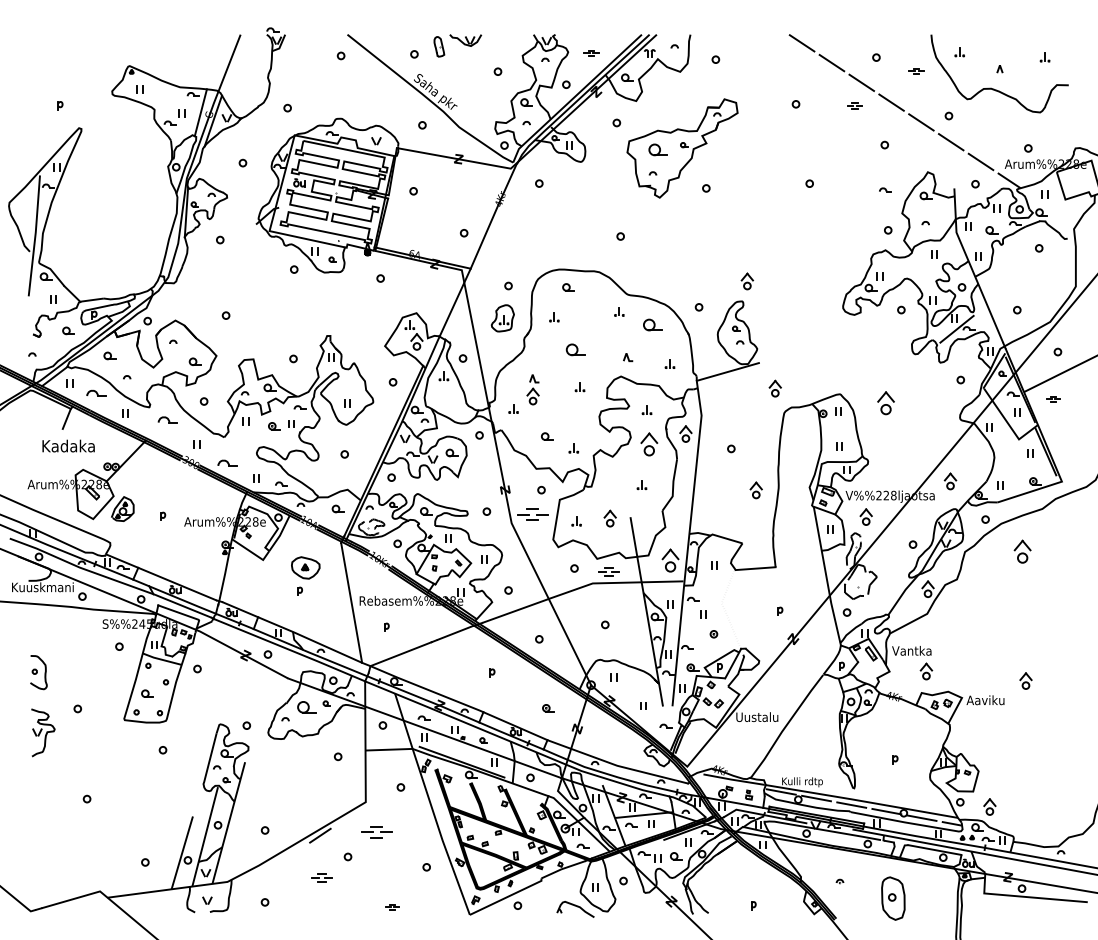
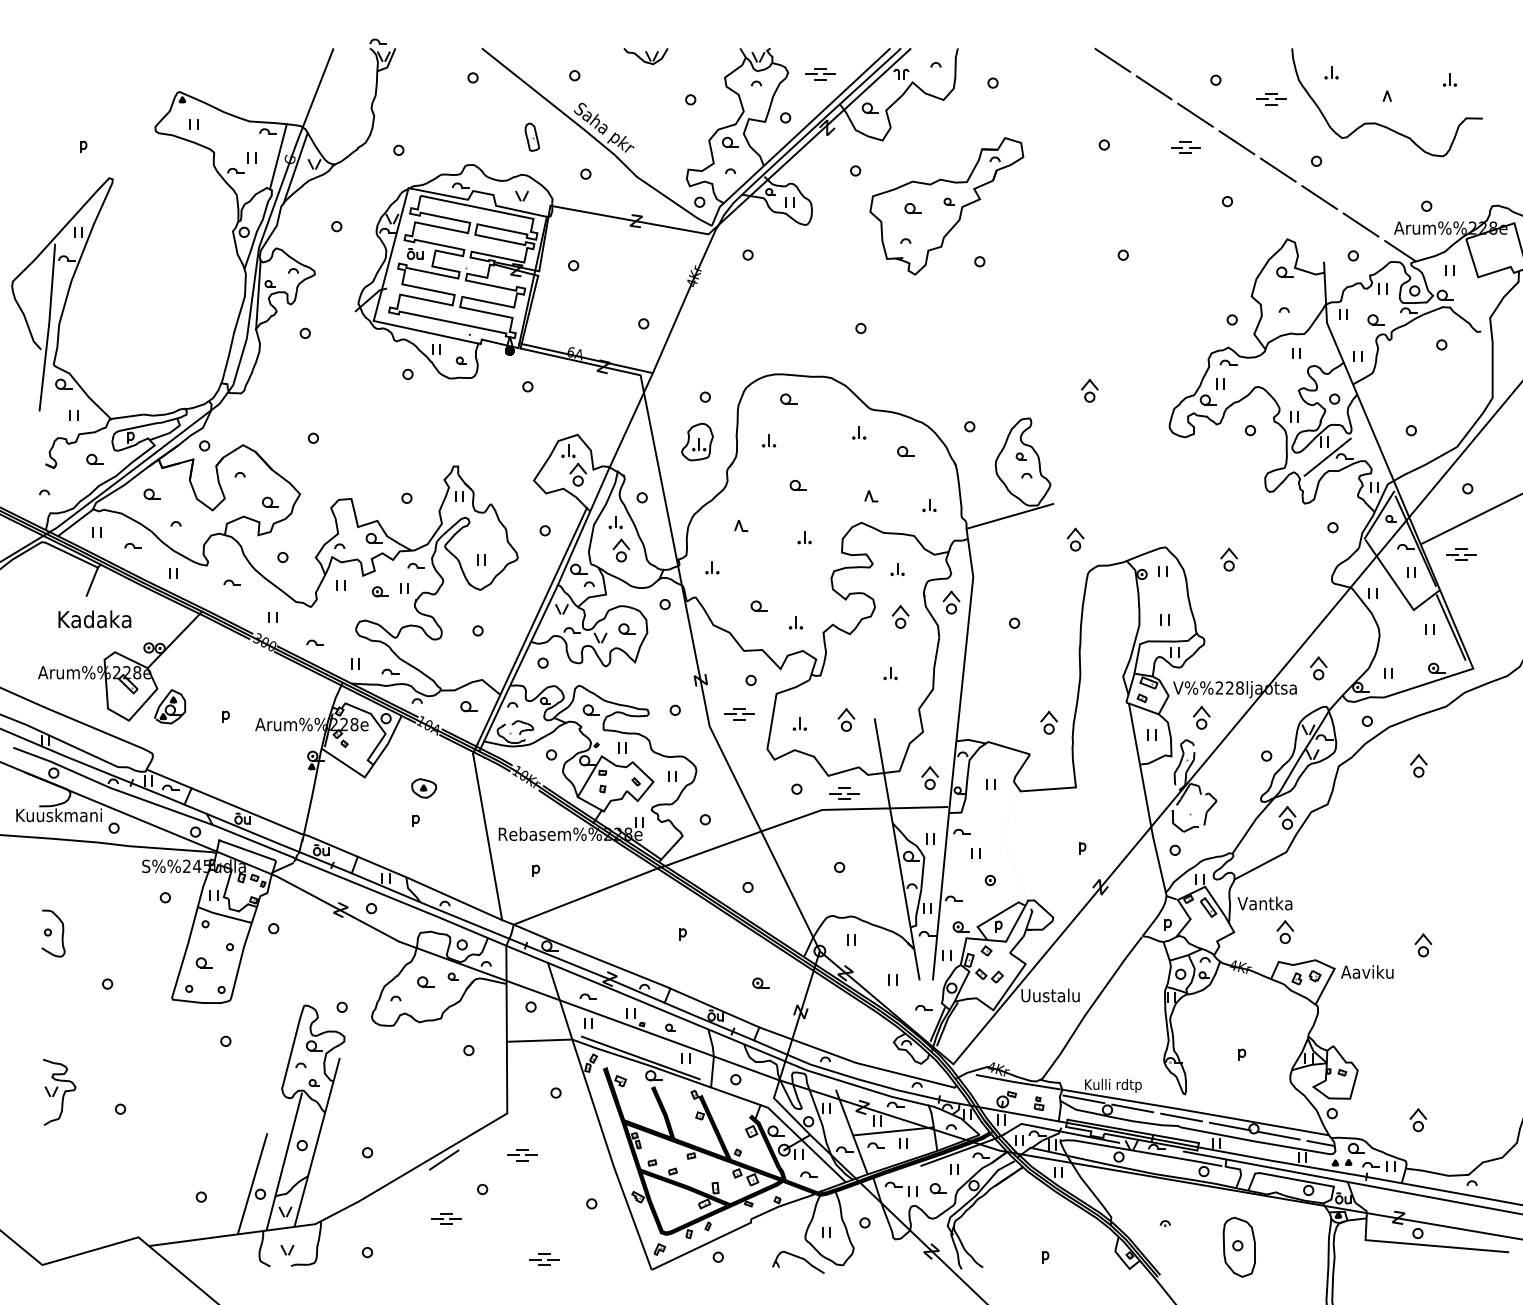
part: (439, 46) -> (532, 136), moved
part: (591, 53) -> (820, 74), size x1.43
part: (916, 71) -> (1271, 99), size x1.43
part: (854, 106) -> (1185, 147), size x1.43
part: (657, 150) -> (912, 208), size x0.62
part: (885, 189) -> (1228, 362), moved
part: (747, 281) -> (1089, 390), moved
part: (652, 325) -> (905, 451), size x0.62
part: (574, 348) -> (797, 484), size x0.62
part: (95, 392) -> (132, 545), size x0.62
part: (533, 396) -> (621, 550), moved
part: (1053, 399) -> (1461, 554), size x1.67
part: (885, 402) -> (1228, 559), size x0.71
part: (167, 419) -> (231, 582), size x0.62
part: (649, 444) -> (900, 616), size x0.71
part: (226, 462) -> (314, 642), size x0.62
part: (755, 490) -> (1048, 722), moved
part: (533, 514) -> (739, 714), size x0.71
part: (1022, 551) -> (1418, 765), size x0.71
part: (670, 560) -> (929, 777), size x0.71
part: (306, 568) -> (424, 788), size x0.62
part: (306, 707) -> (425, 981), size x0.62
part: (43, 732) -> (59, 1091), moved
part: (990, 807) -> (1418, 1120), moved
part: (376, 832) -> (522, 1155), size x0.71
part: (392, 907) -> (544, 1259), size x1.67

